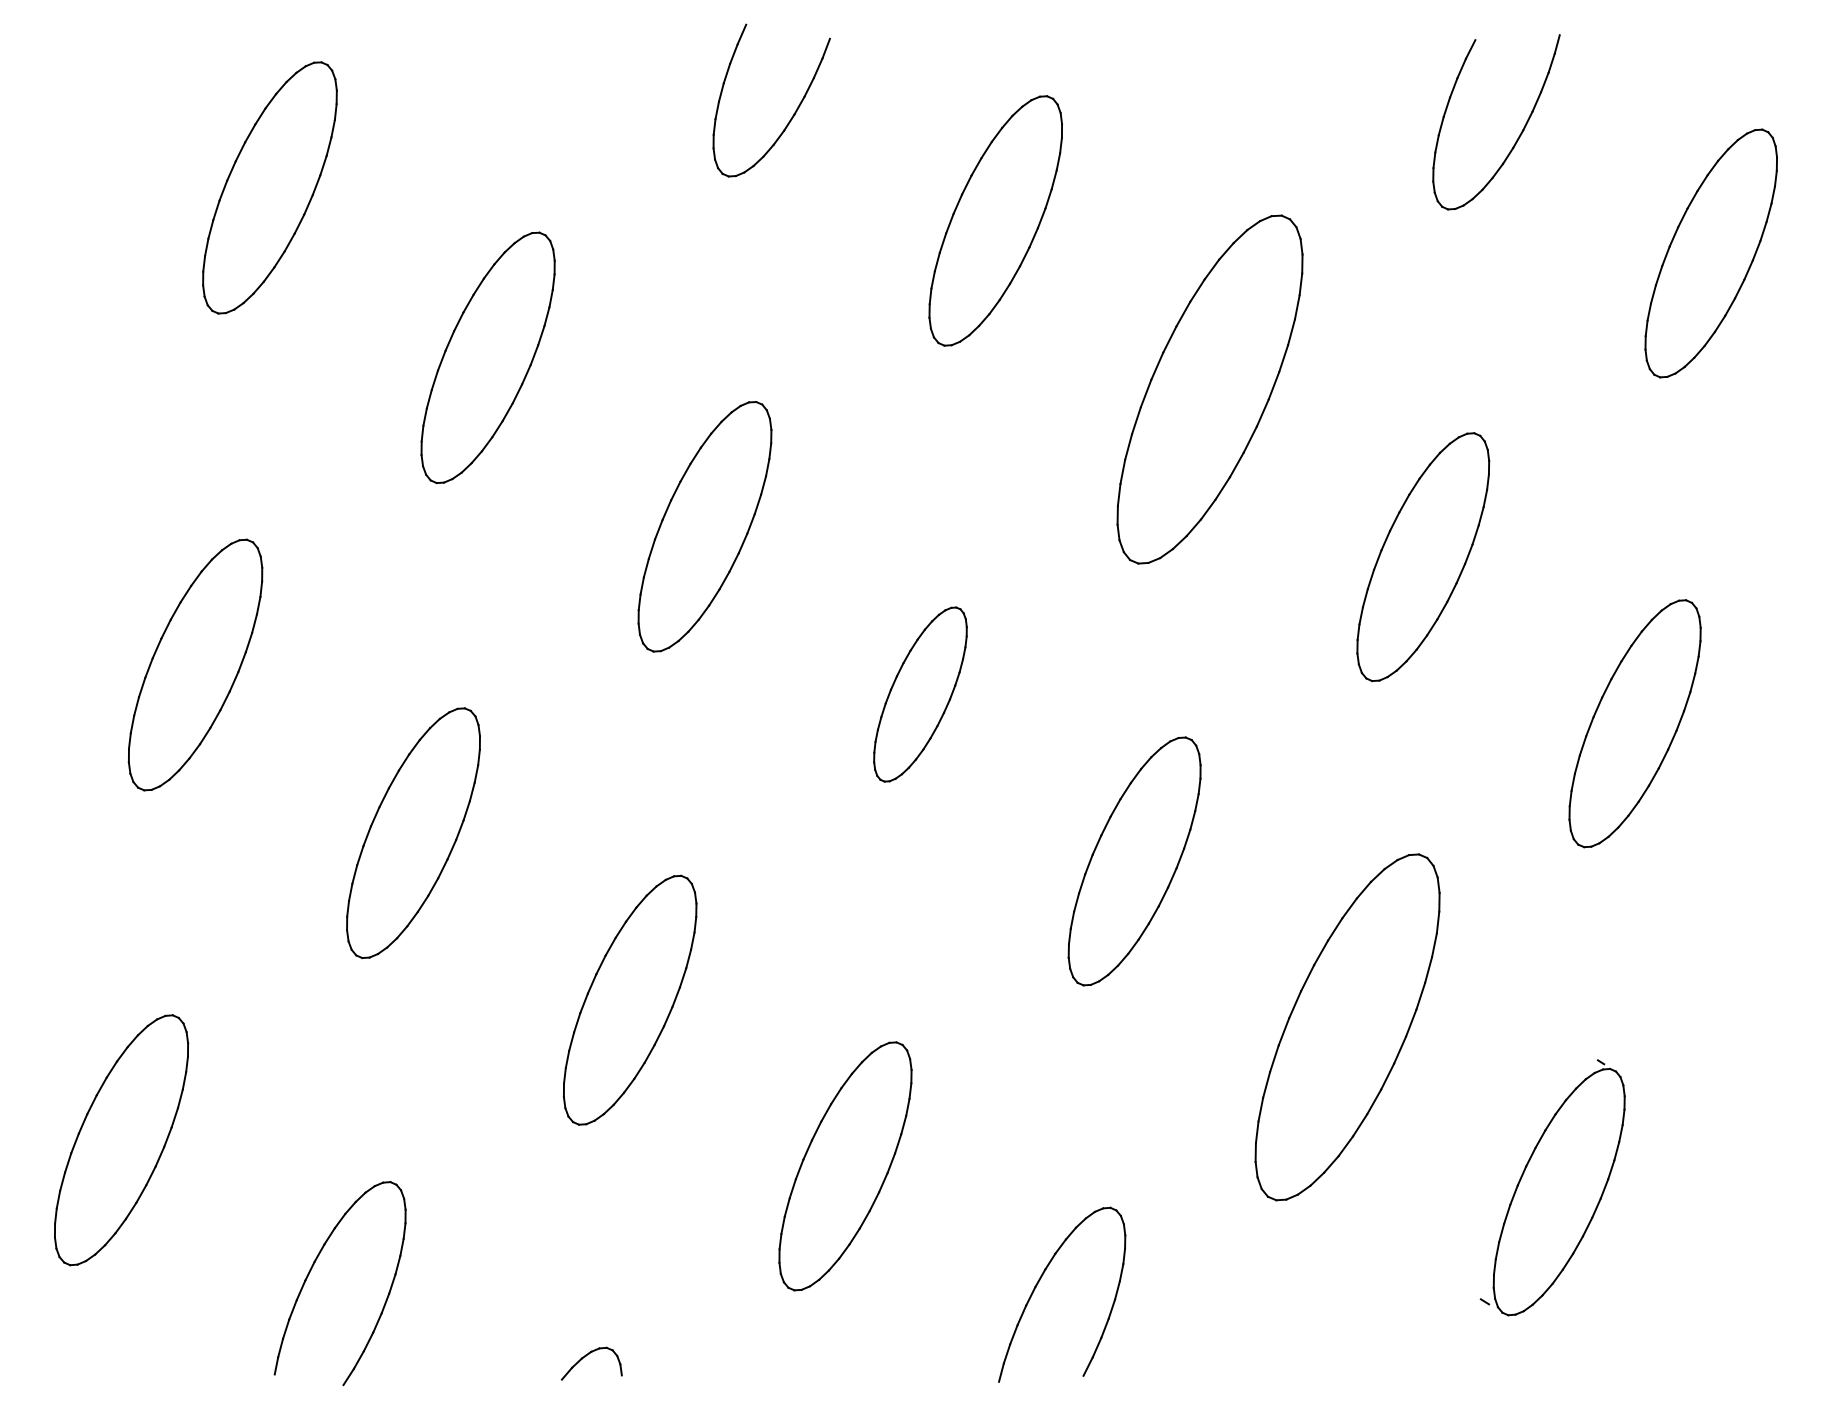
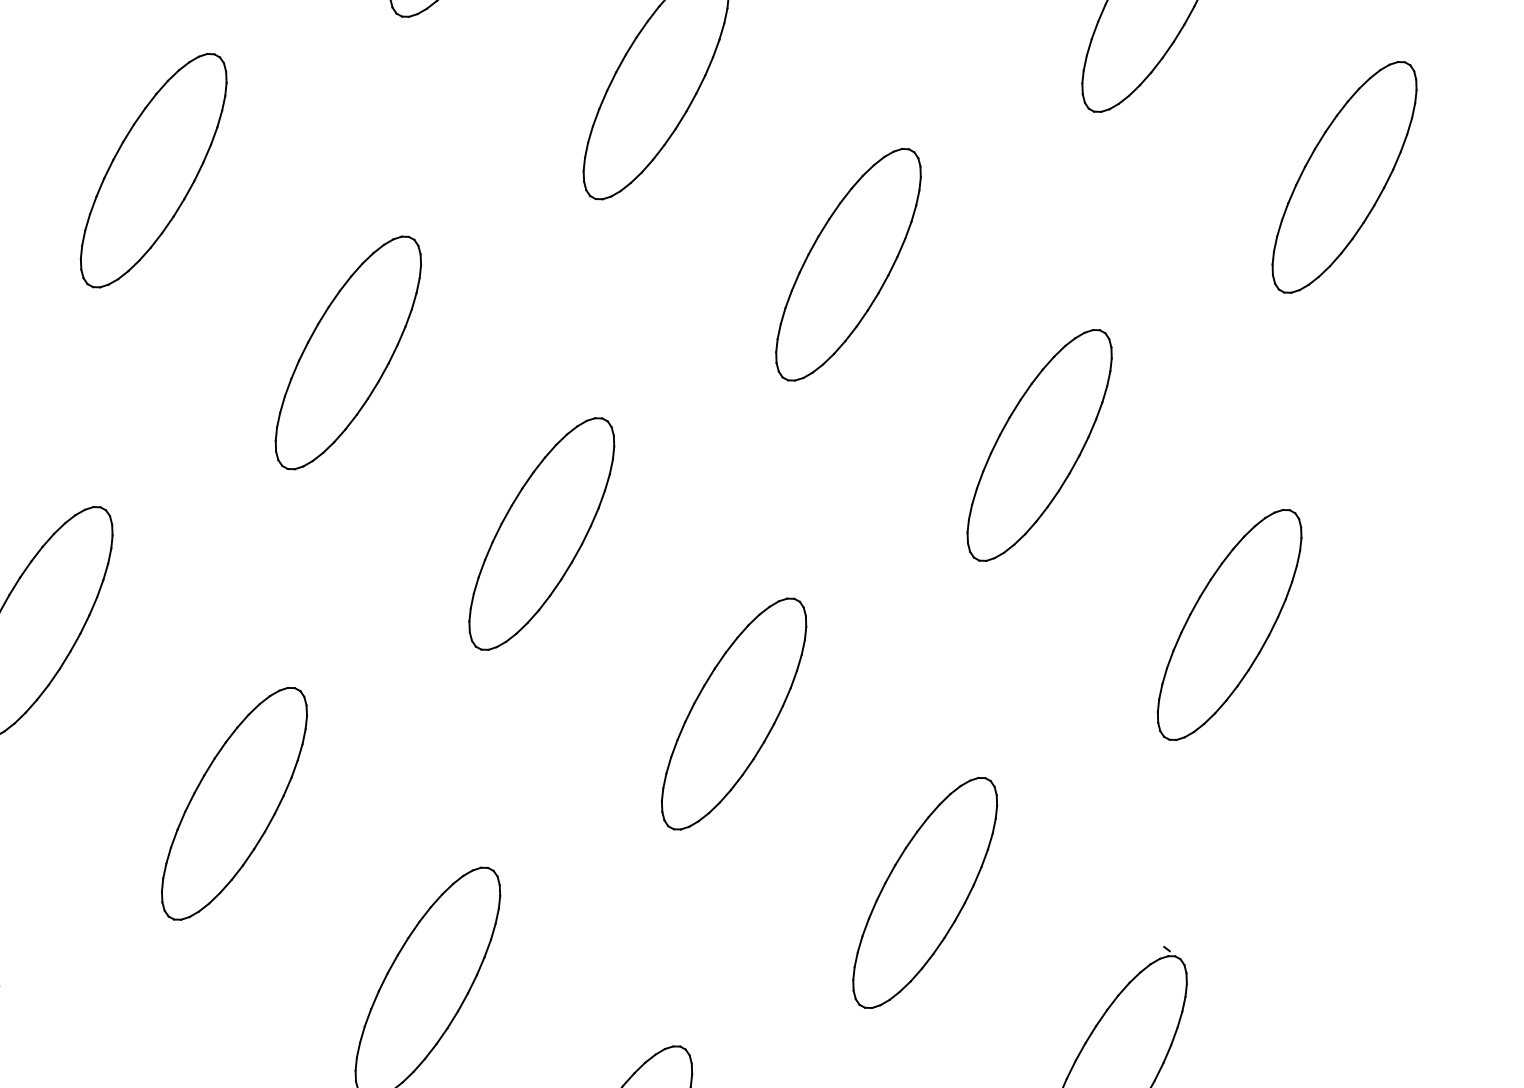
part: (1210, 389) -> (848, 264), size x0.71
part: (920, 694) -> (541, 533), size x1.43
part: (1347, 1026) -> (925, 892), size x0.71

